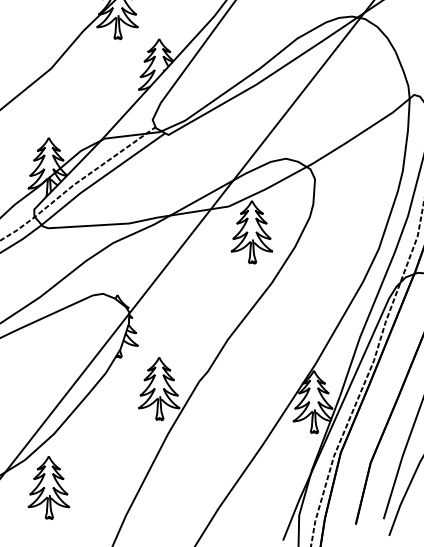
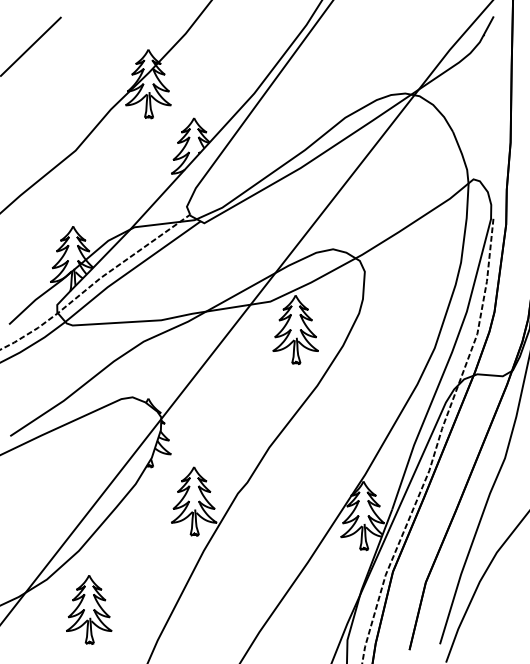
part: (49, 487) -> (89, 609), moved

